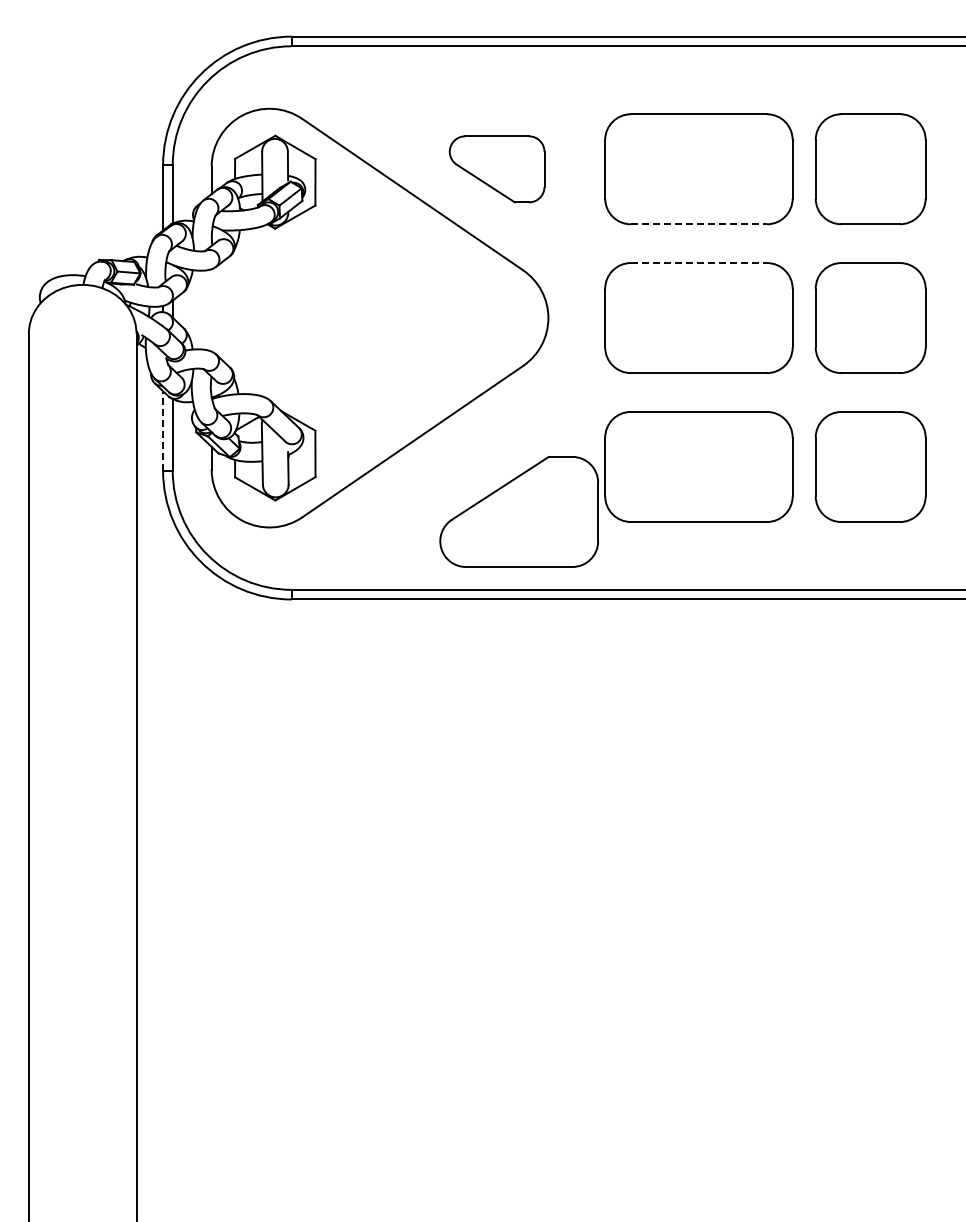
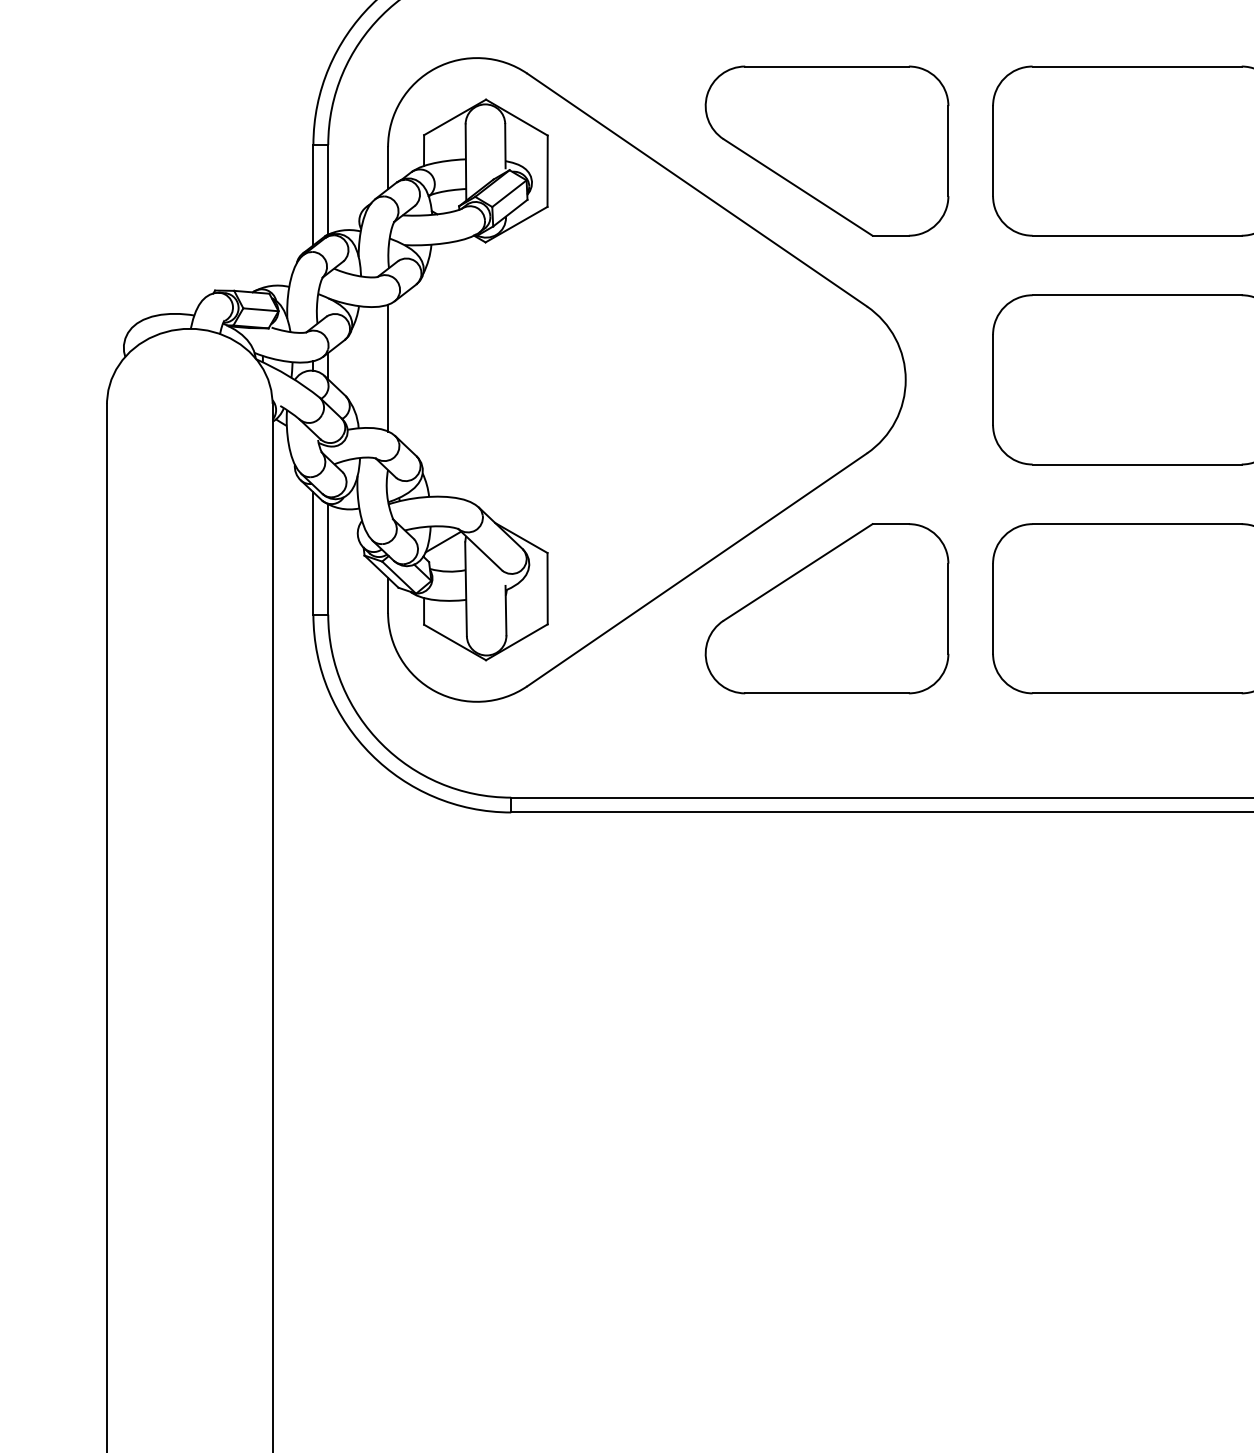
part: (496, 169) -> (825, 151), size x1.67
line: (699, 224) -> (1138, 236), dashed -> solid
line: (699, 263) -> (1138, 295), dashed -> solid
line: (211, 310) -> (387, 368), added
line: (163, 431) -> (314, 554), dashed -> solid
part: (518, 511) -> (825, 608), moved

